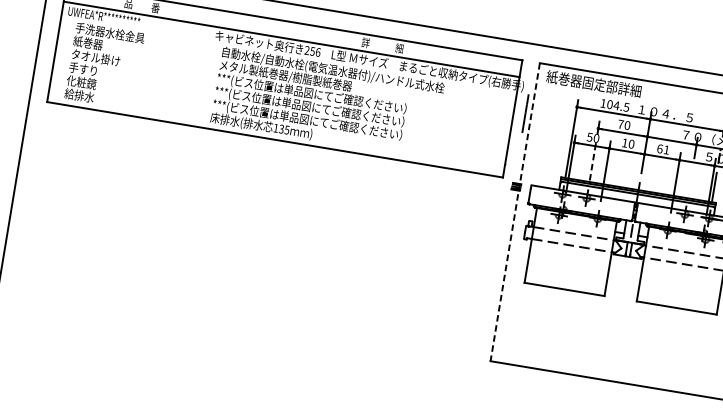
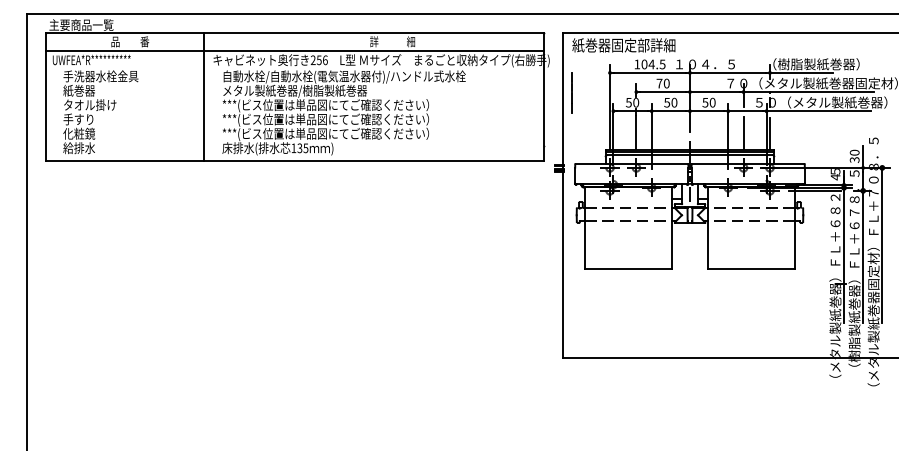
line: (202, 67) -> (204, 96), added
line: (524, 113) -> (571, 92), moved
text: (625, 142) -> (667, 102), 10 -> 50
text: (662, 149) -> (708, 102), 61 -> 50
line: (592, 165) -> (636, 132), dashed -> solid
line: (690, 181) -> (743, 132), added
line: (514, 212) -> (562, 195), dashed -> solid

